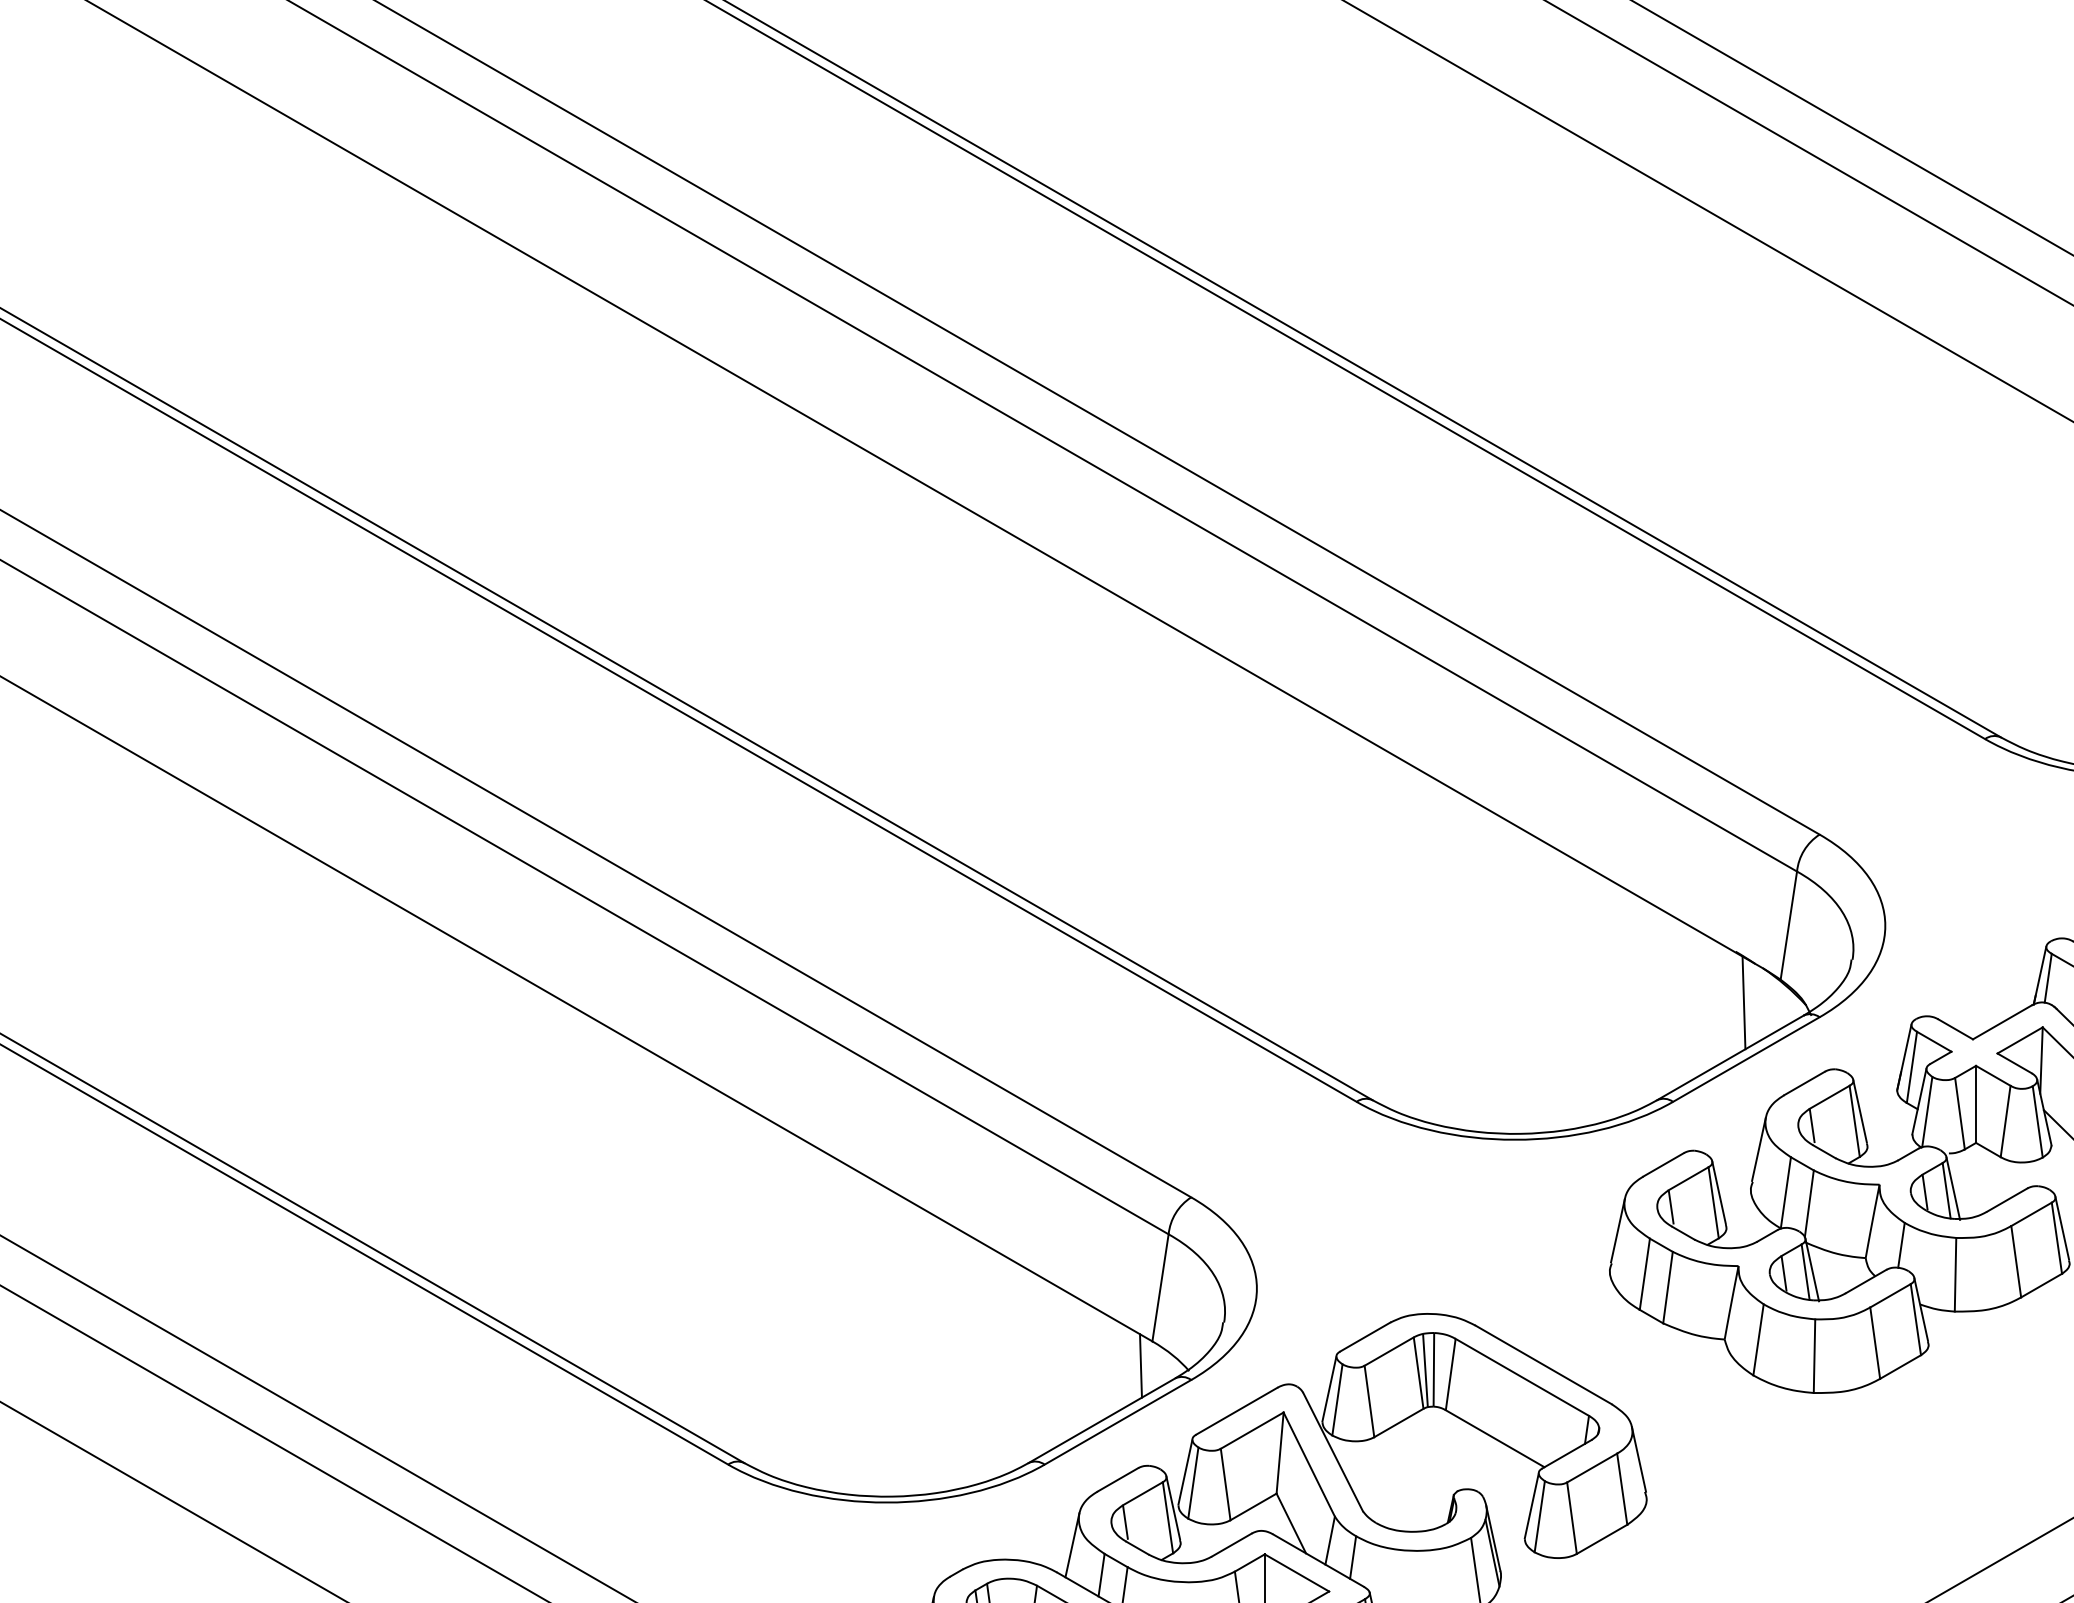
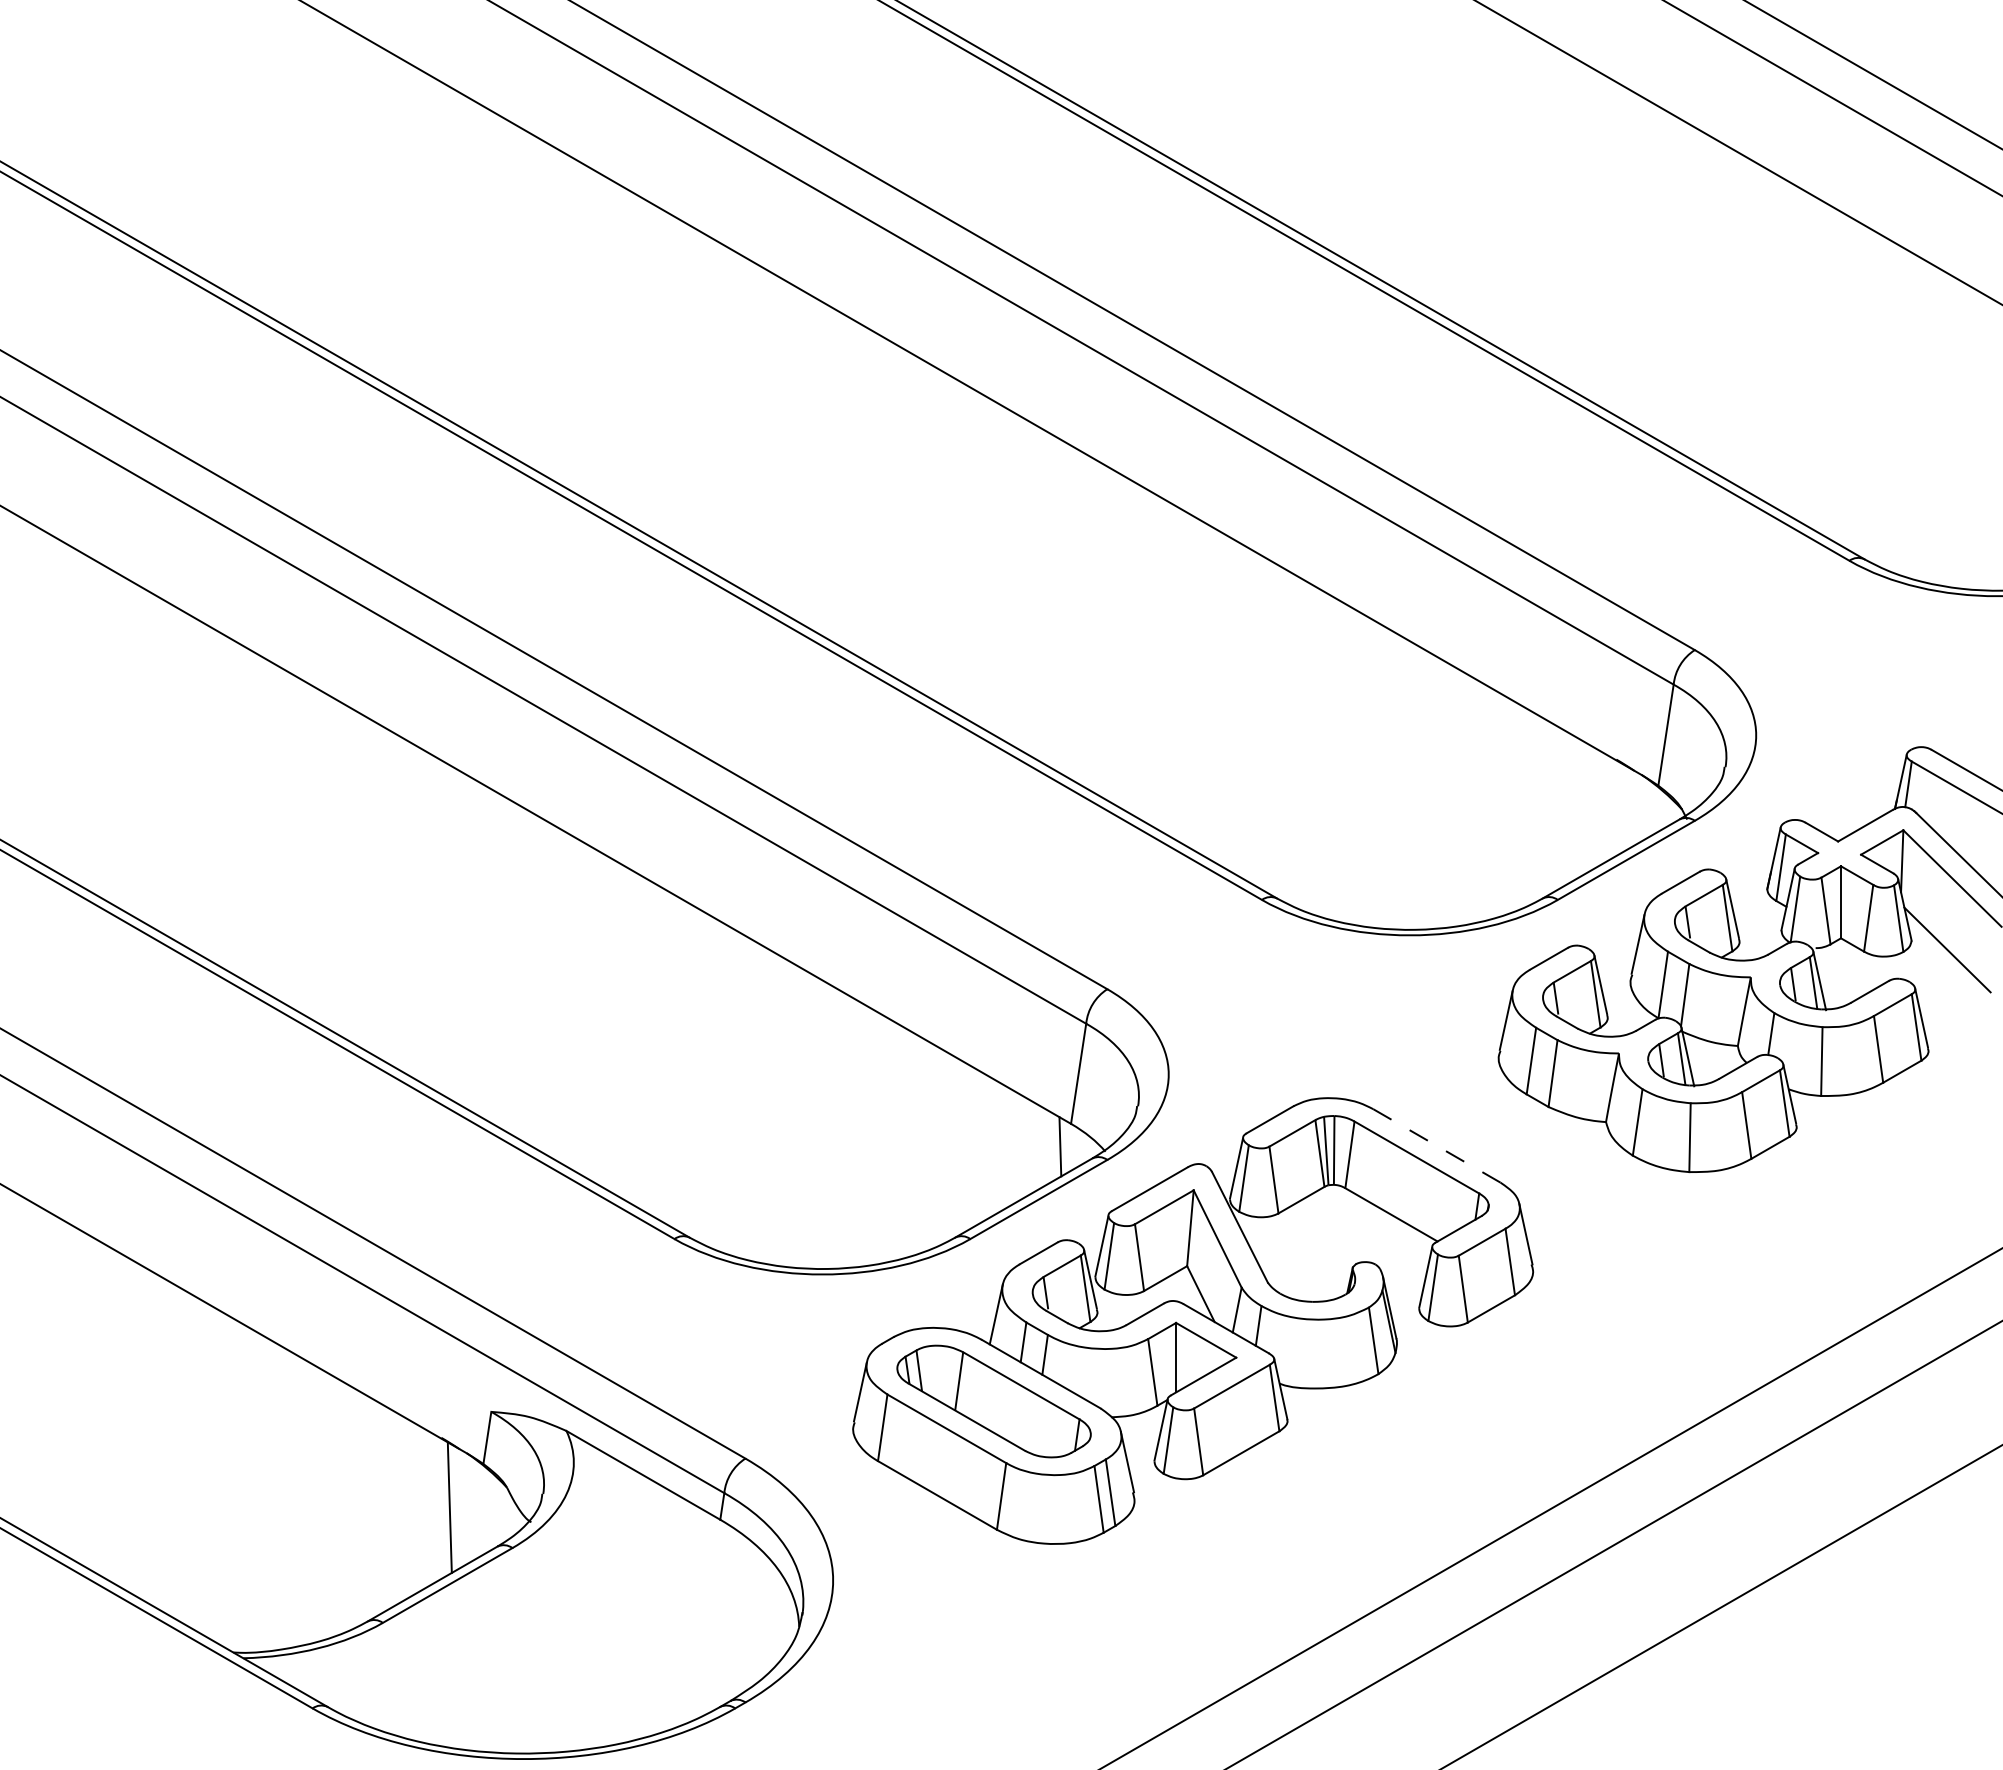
line: (1743, 1002) -> (1623, 807), removed
line: (1544, 1365) -> (1437, 1146), solid -> dashed

